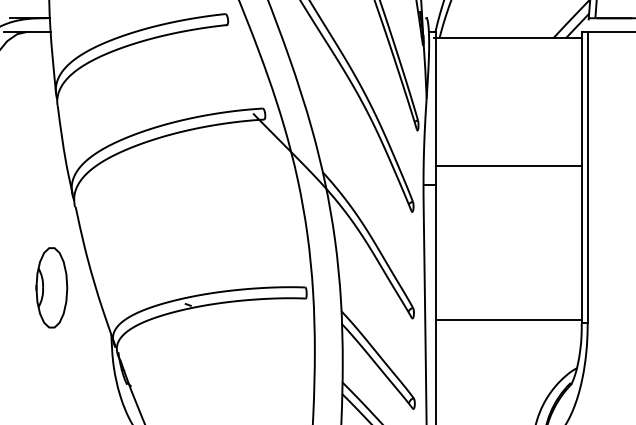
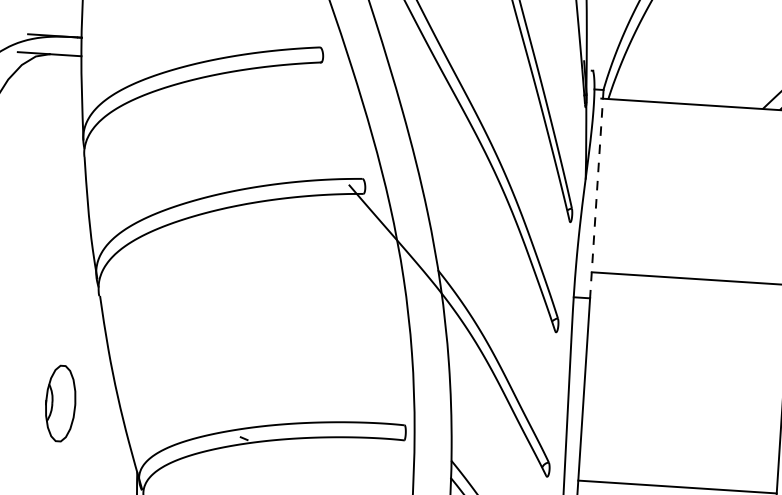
line: (435, 108) -> (596, 193), solid -> dashed
part: (51, 287) -> (60, 403), size x0.7

